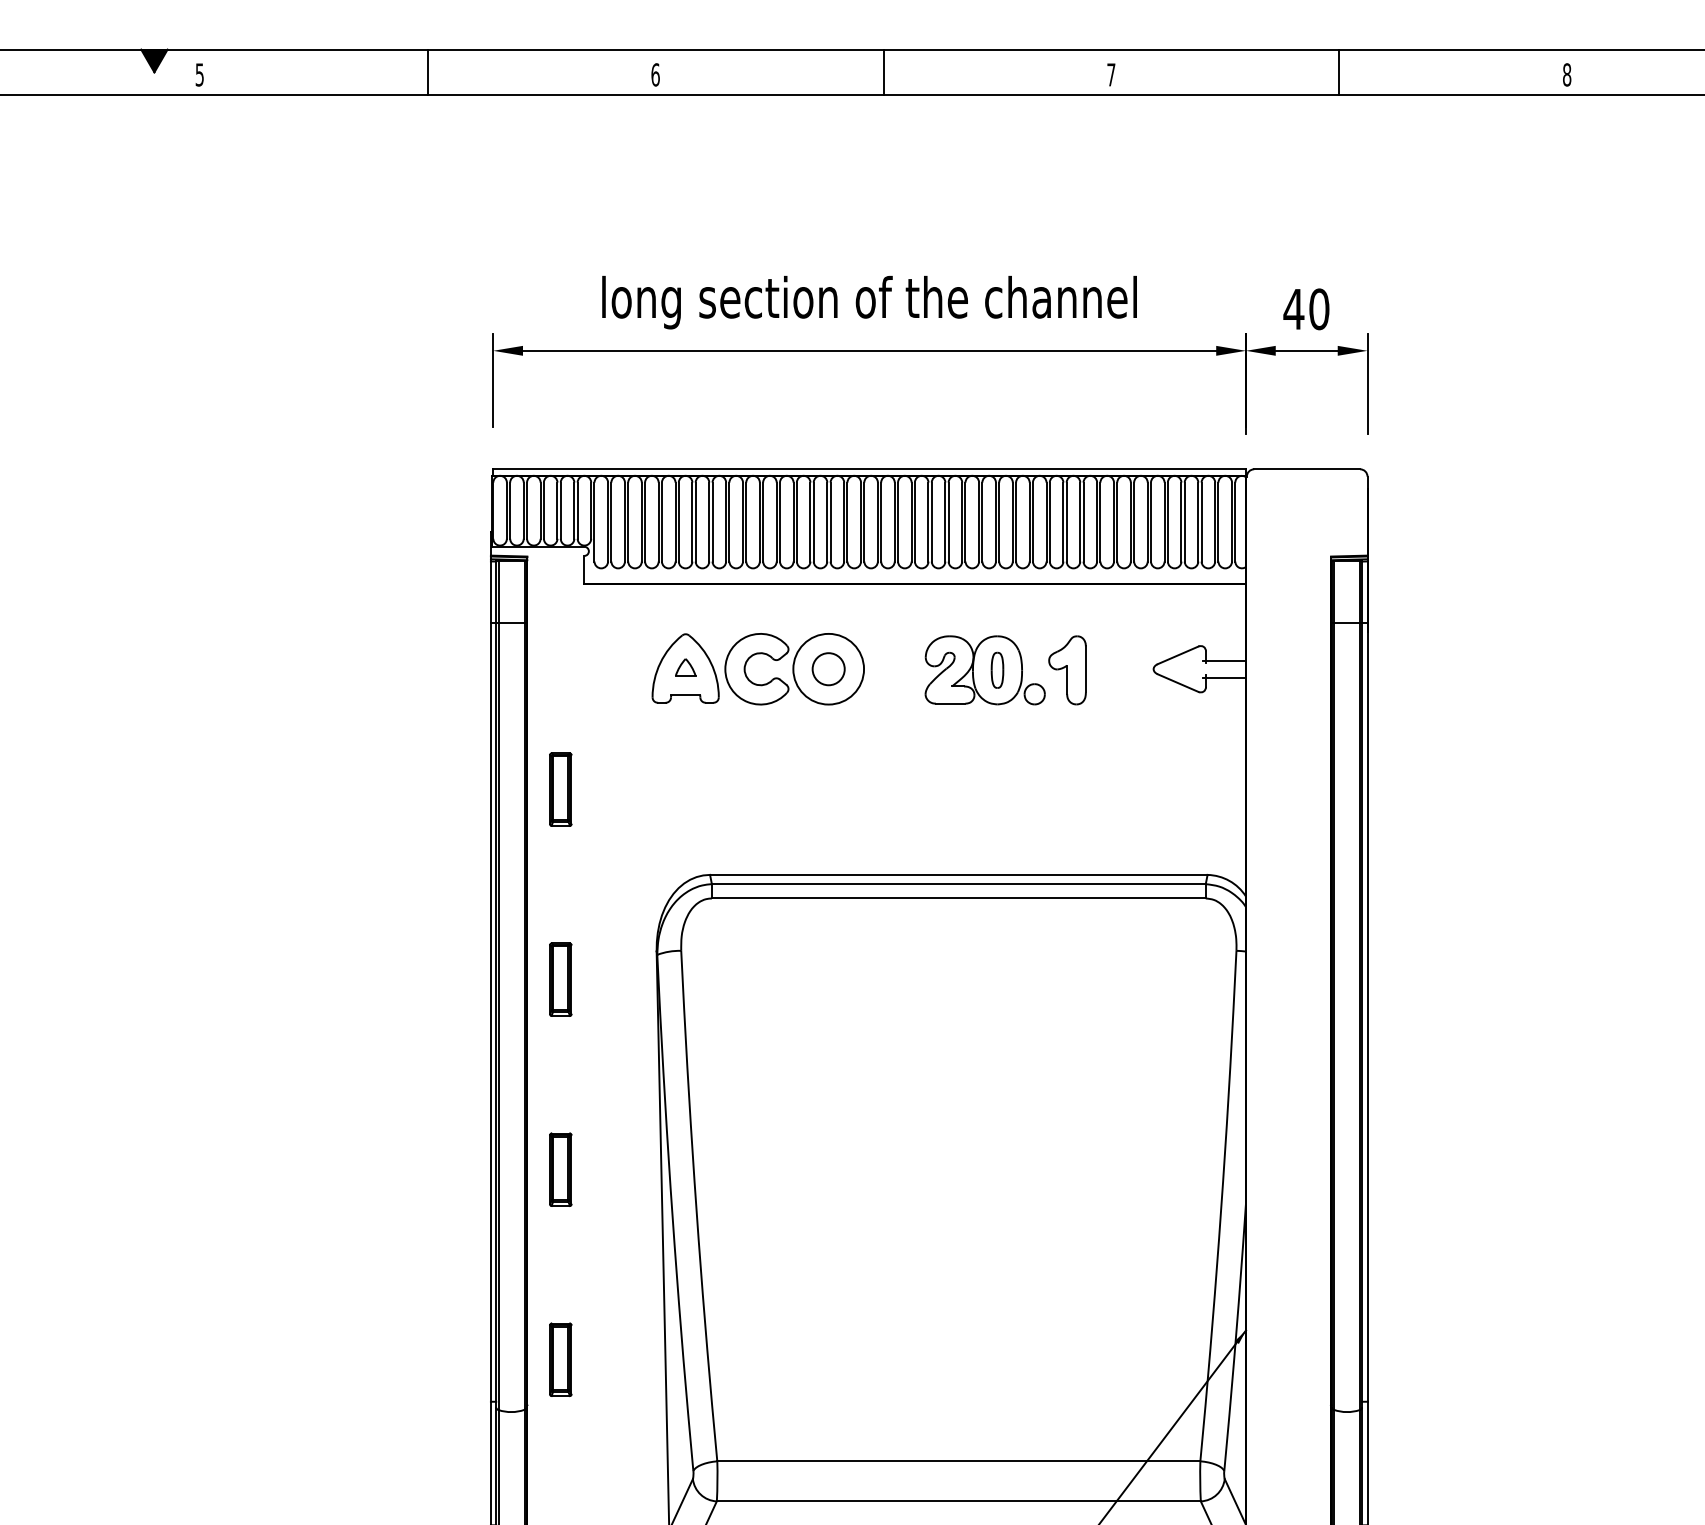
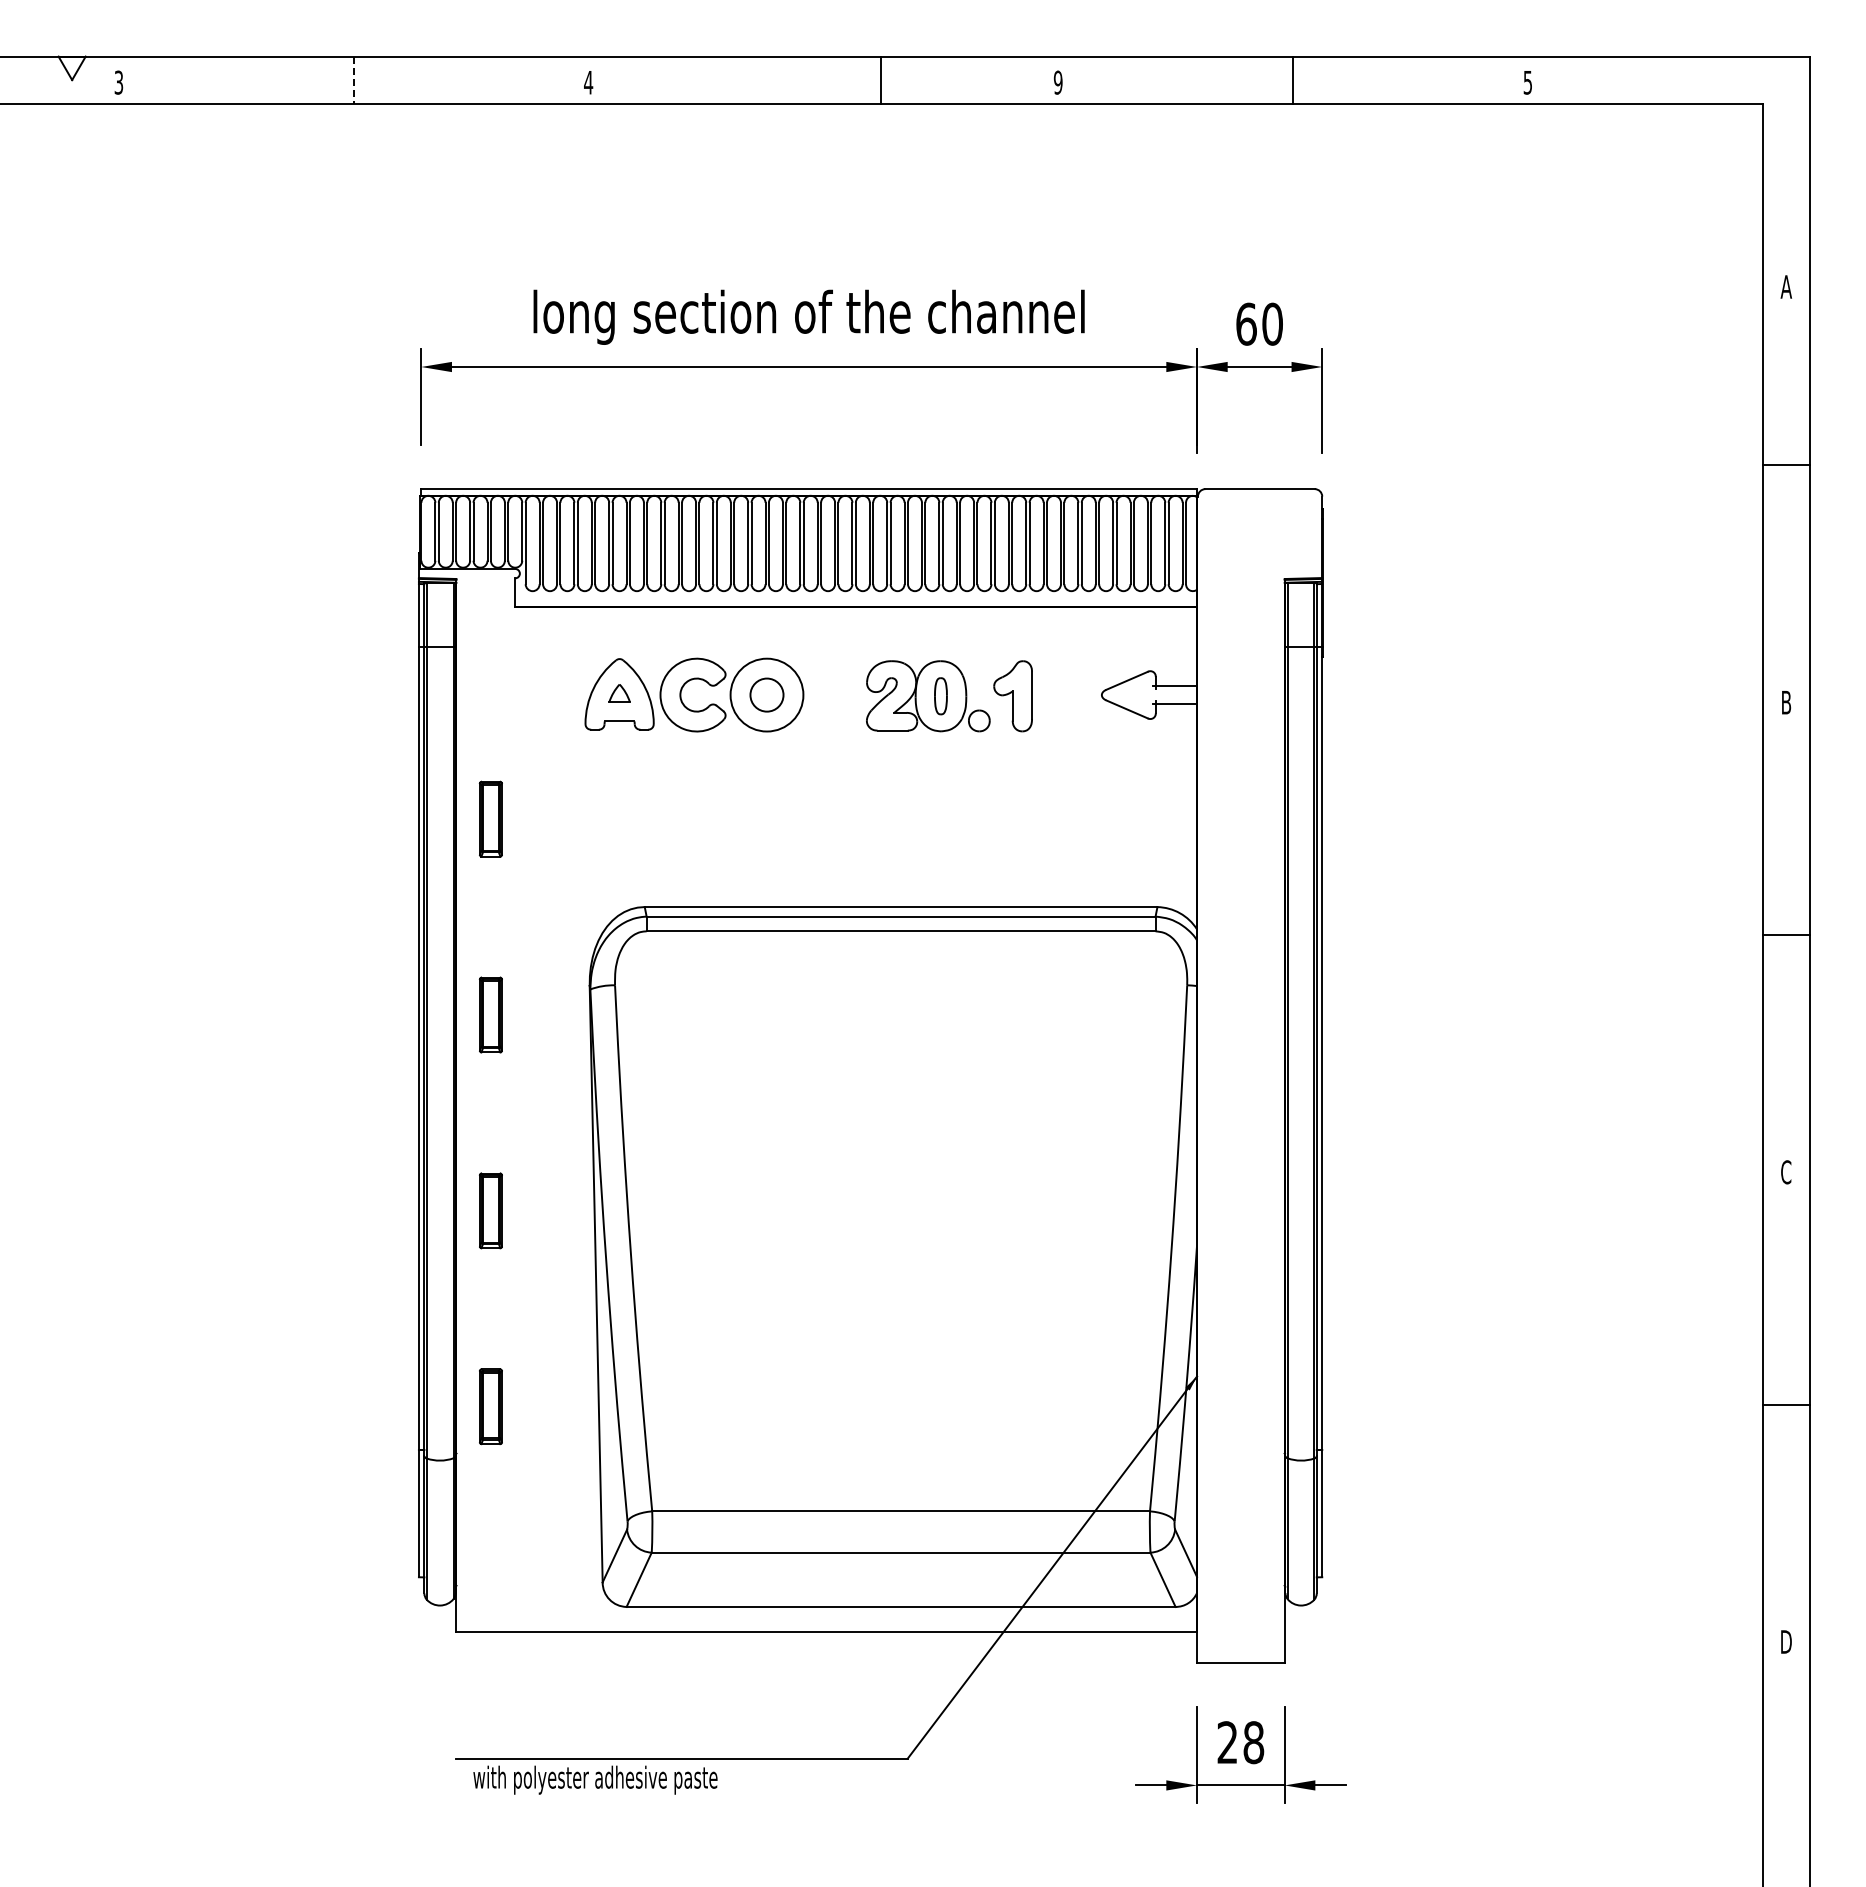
fill: (153, 61) -> (71, 68), removed
line: (883, 71) -> (880, 79), moved
line: (427, 72) -> (353, 80), solid -> dashed
text: (200, 73) -> (119, 81), 5 -> 3
text: (655, 74) -> (588, 82), 6 -> 4
text: (1110, 74) -> (1057, 82), 7 -> 9
text: (1566, 74) -> (1527, 82), 8 -> 5
text: (1294, 308) -> (1246, 323), 40 -> 60

